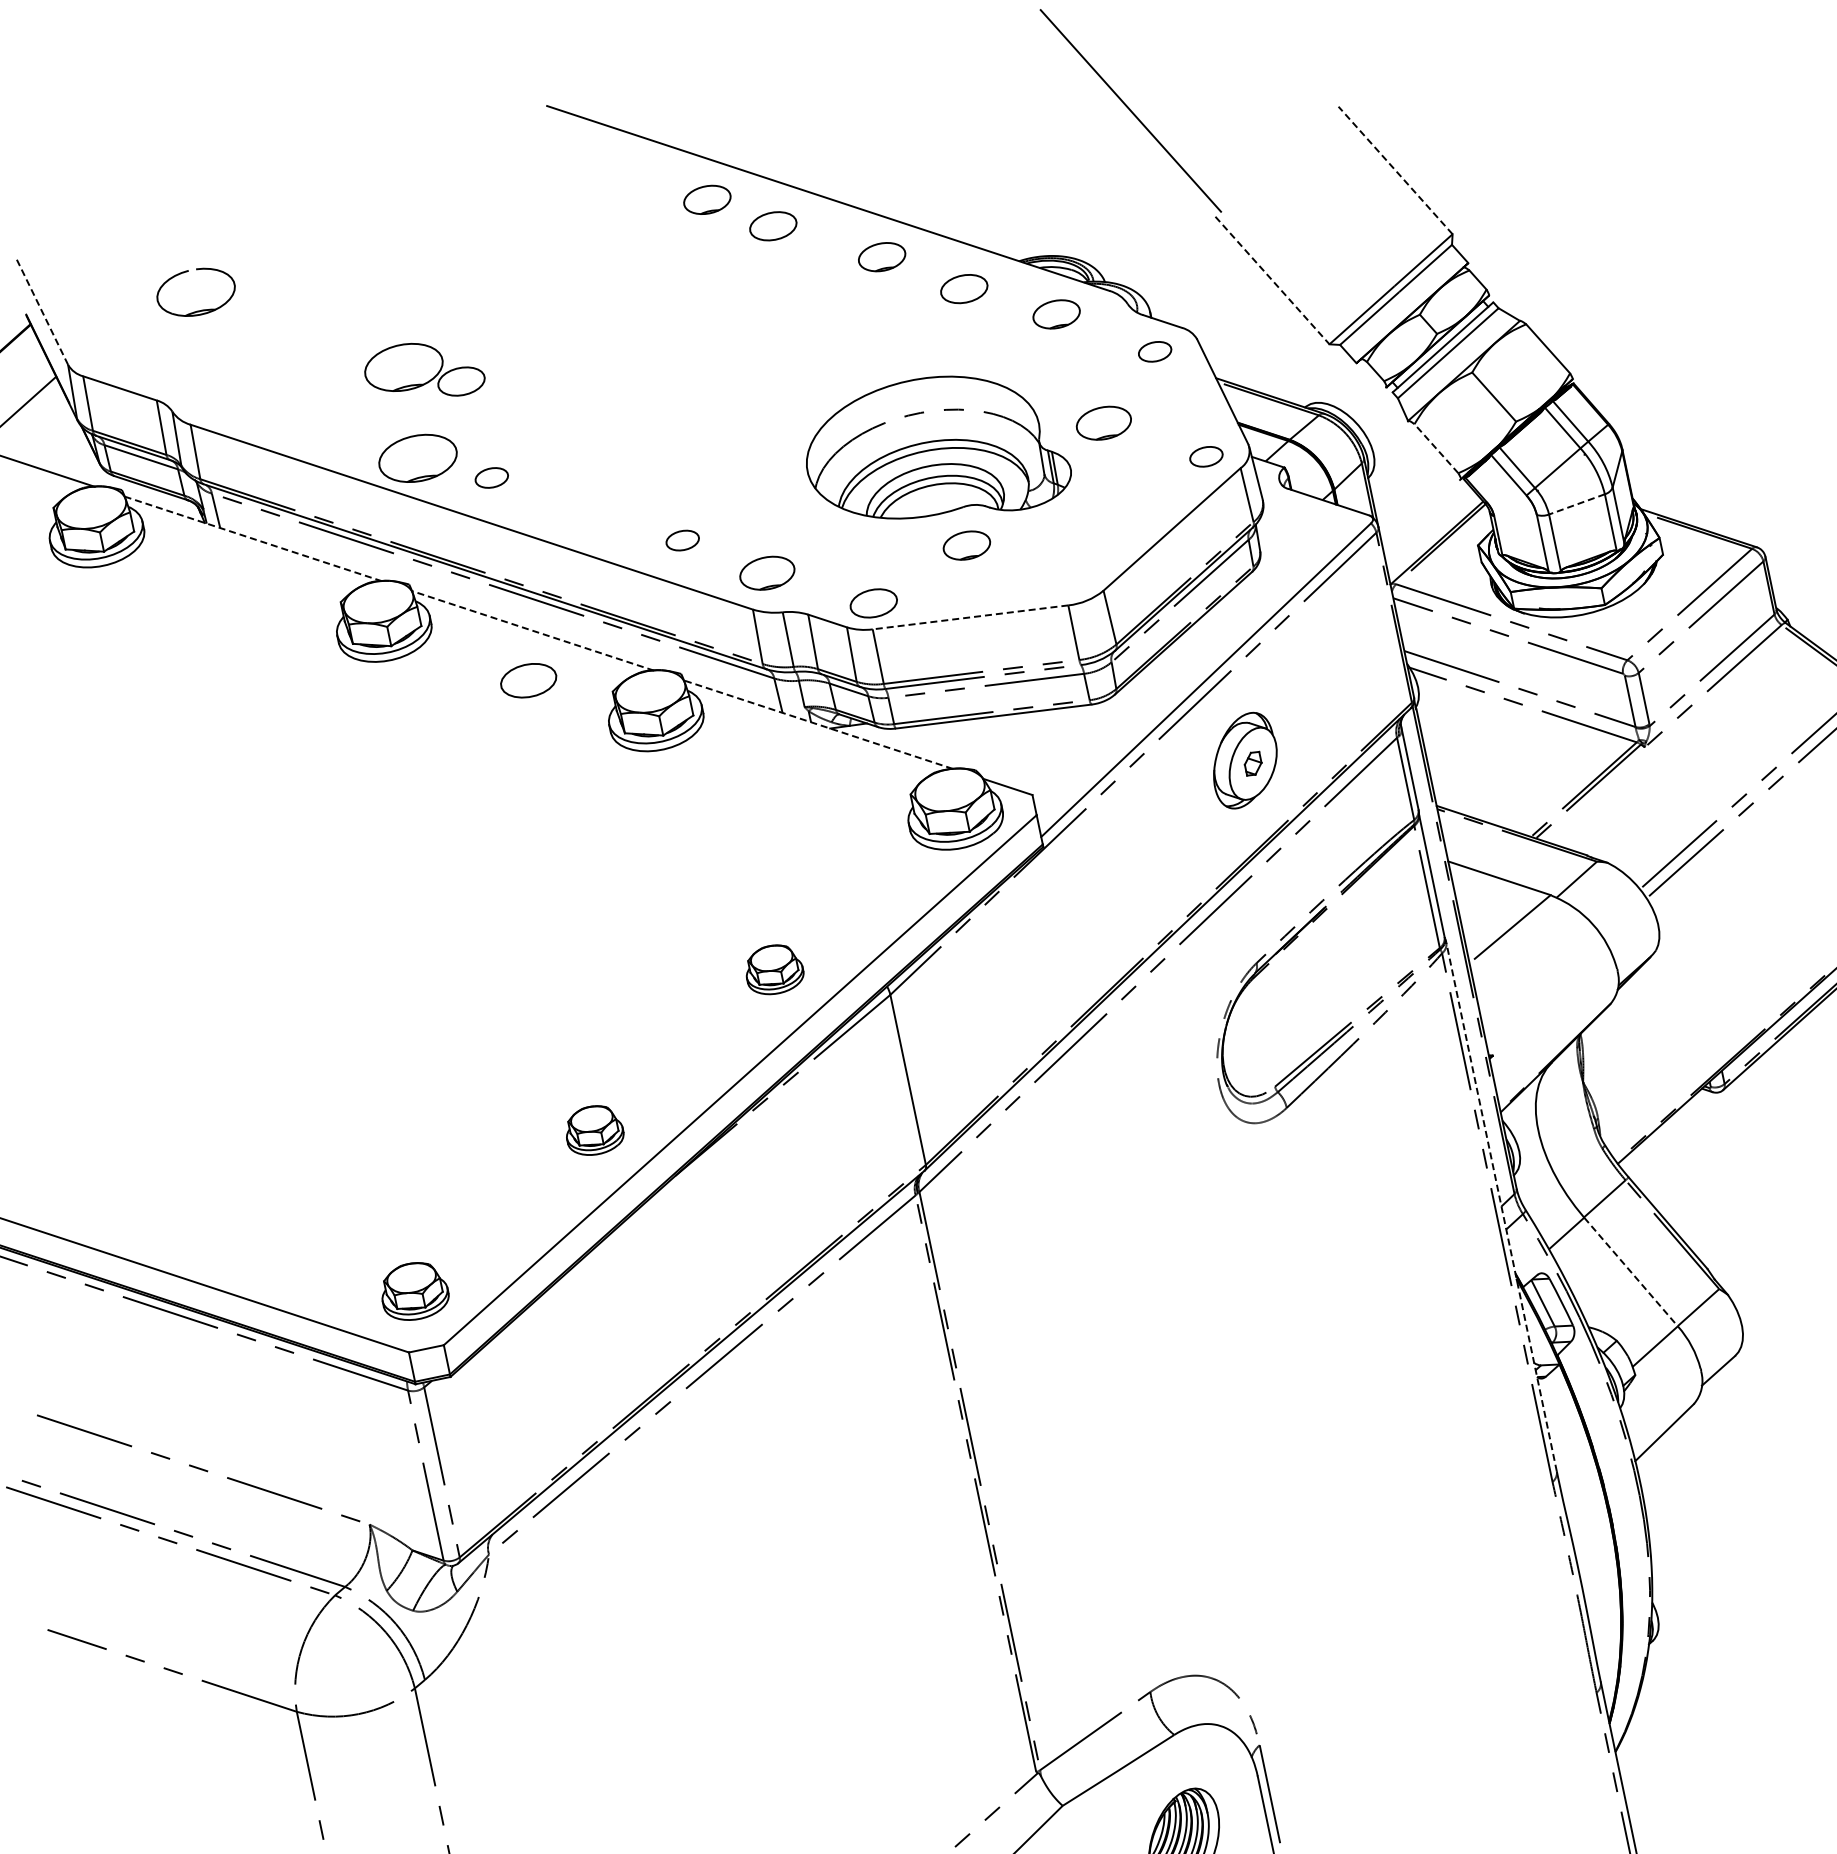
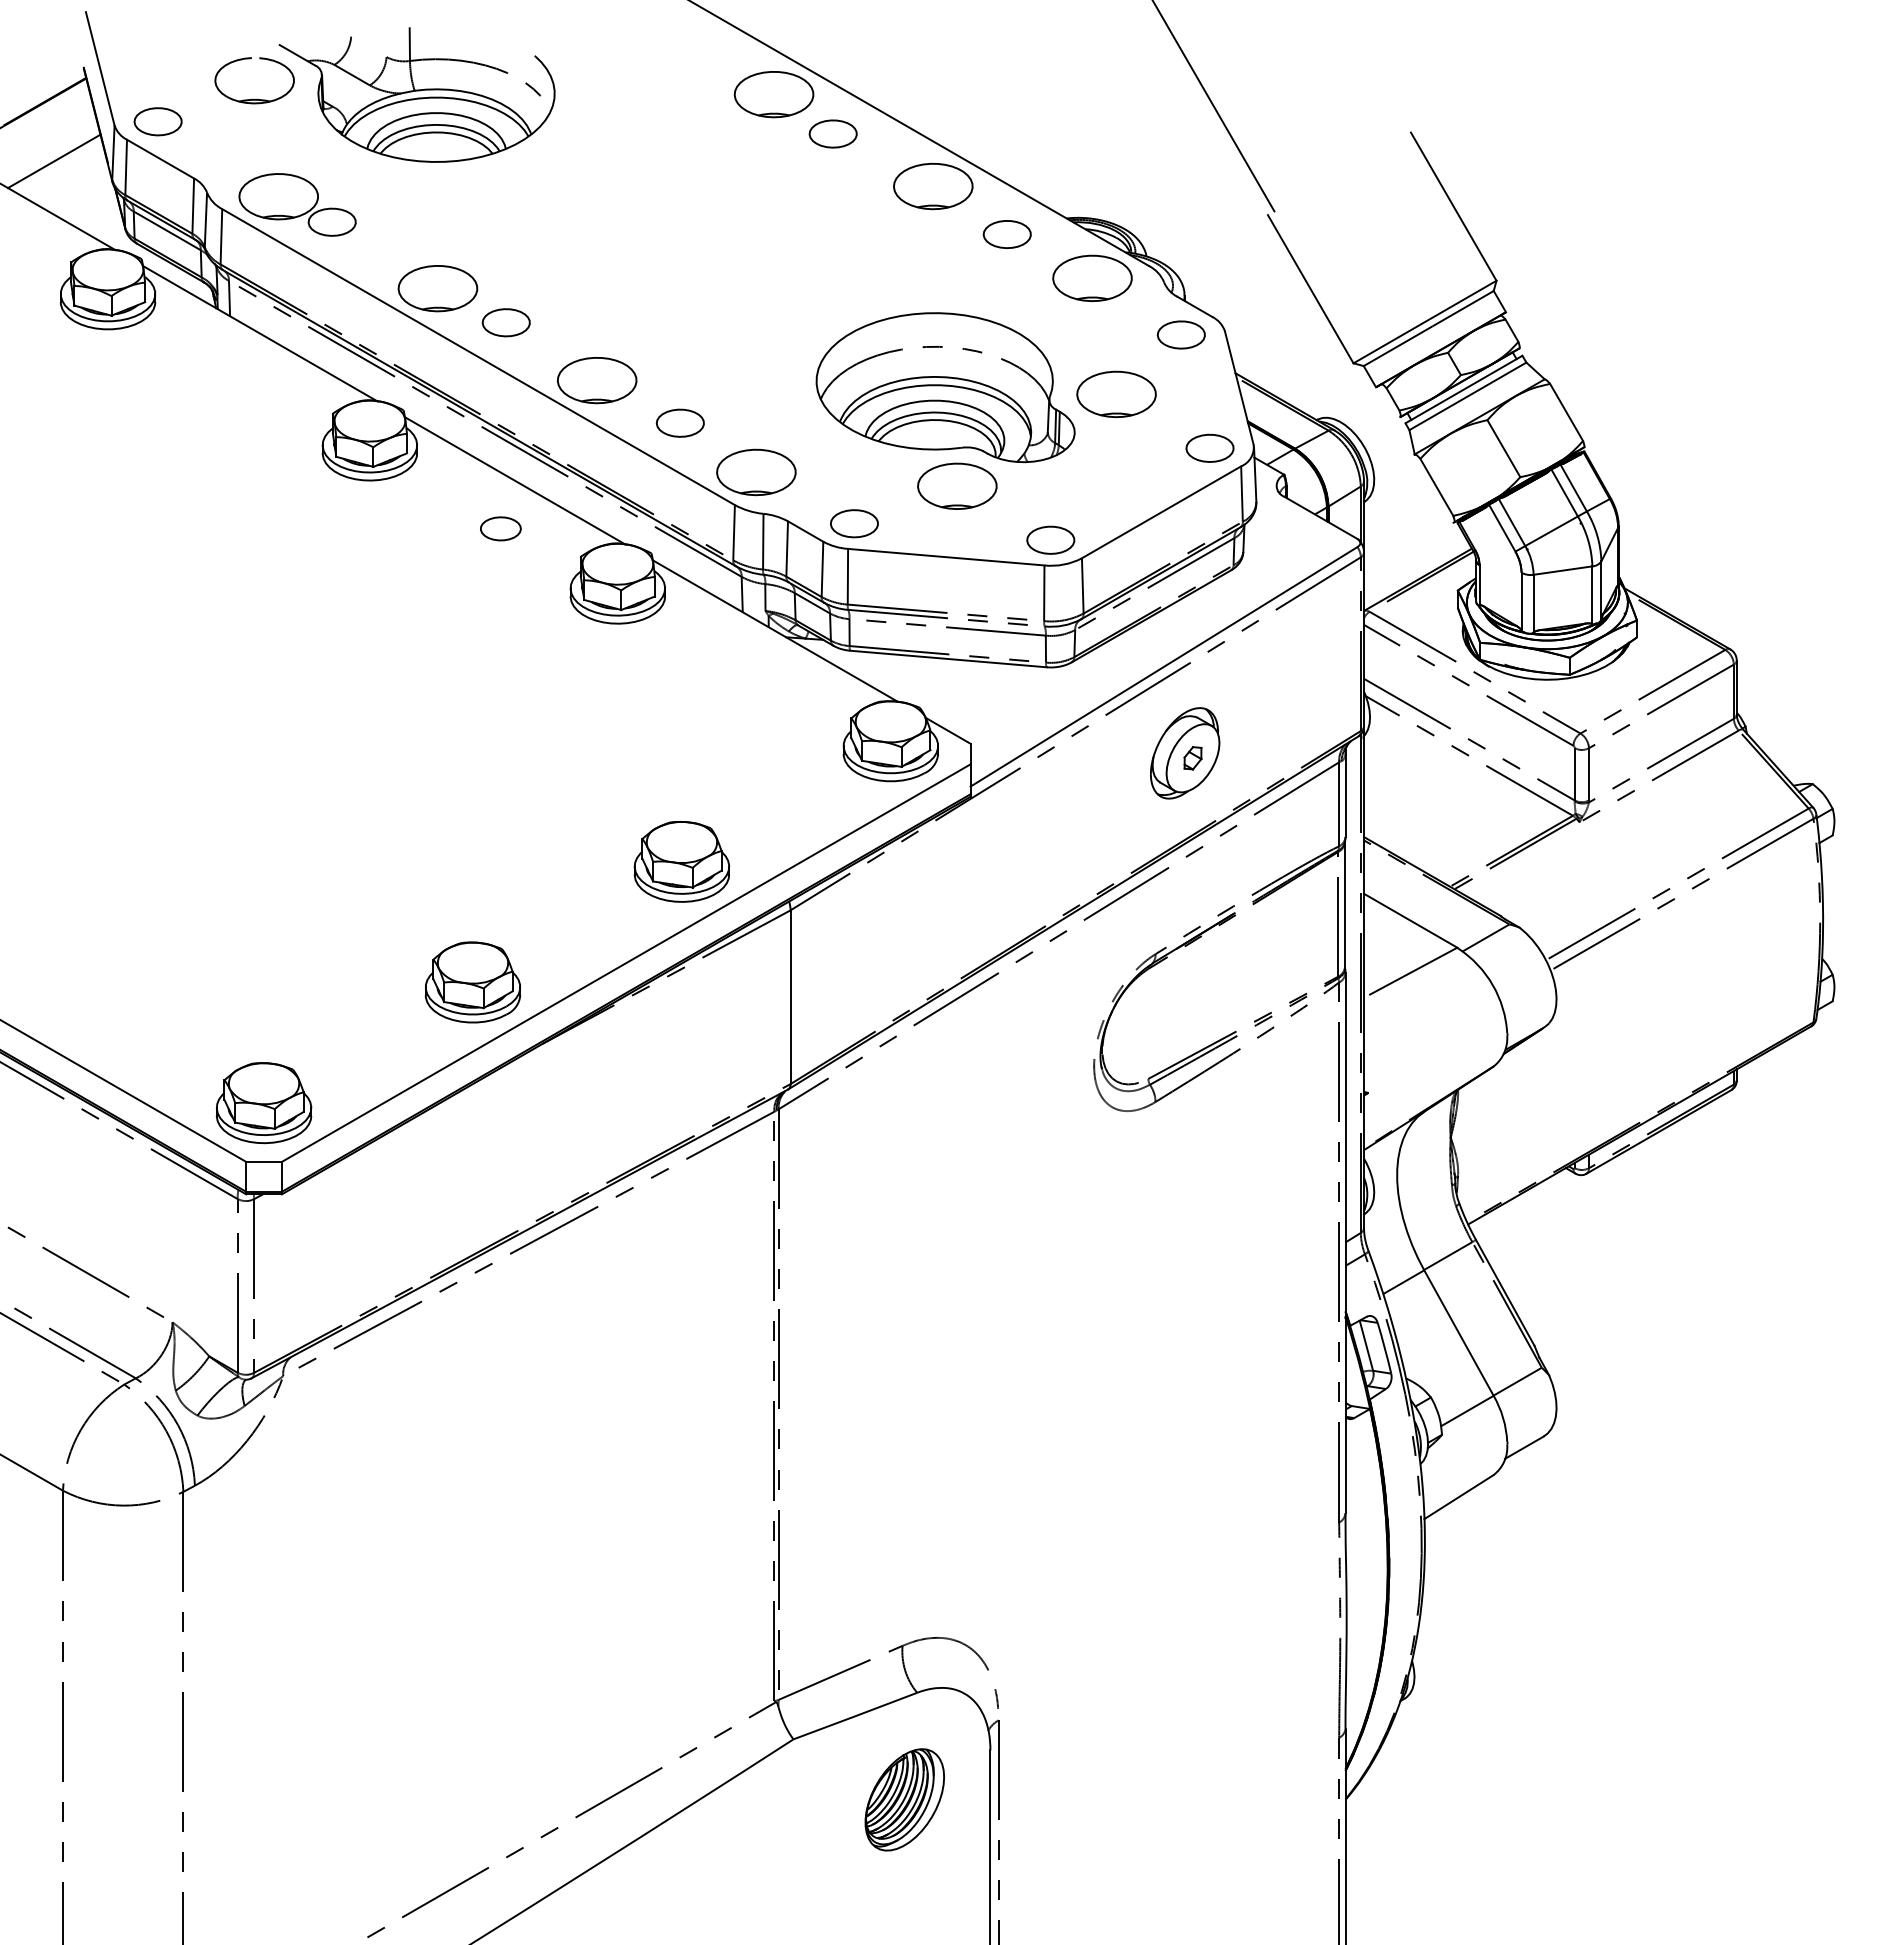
line: (1395, 170) -> (1453, 206), dashed -> solid
part: (706, 199) -> (773, 94), size x1.67
part: (882, 257) -> (933, 186), size x1.67
part: (357, 272) -> (416, 94), added
line: (1272, 280) -> (1310, 289), dashed -> solid
line: (42, 311) -> (100, 68), dashed -> solid
part: (1056, 313) -> (1092, 277), size x1.67
part: (1154, 351) -> (1180, 334), size x1.43
part: (109, 352) -> (157, 121), added
part: (423, 371) -> (297, 204), moved
part: (1103, 423) -> (1116, 394), size x1.43
line: (1436, 448) -> (1436, 487), dashed -> solid
part: (1205, 456) -> (1209, 447), size x1.43
part: (491, 477) -> (505, 322), size x1.43
line: (1577, 504) -> (1563, 570), dashed -> solid
part: (593, 515) -> (597, 380), added
line: (252, 538) -> (259, 333), dashed -> solid
part: (681, 540) -> (679, 422), size x1.43
part: (966, 544) -> (957, 485), size x1.67
part: (767, 573) -> (756, 472), size x1.43
part: (1068, 578) -> (1050, 539), added
line: (970, 617) -> (946, 557), dashed -> solid
line: (532, 630) -> (514, 480), dashed -> solid
part: (528, 680) -> (500, 528), size x0.71
line: (818, 725) -> (775, 631), dashed -> solid
part: (773, 969) -> (681, 861), size x1.67
part: (593, 1130) -> (472, 982), size x1.67
line: (1501, 1206) -> (1345, 1242), dashed -> solid
line: (1630, 1272) -> (1458, 1333), dashed -> solid
part: (413, 1291) -> (263, 1103), size x1.43

